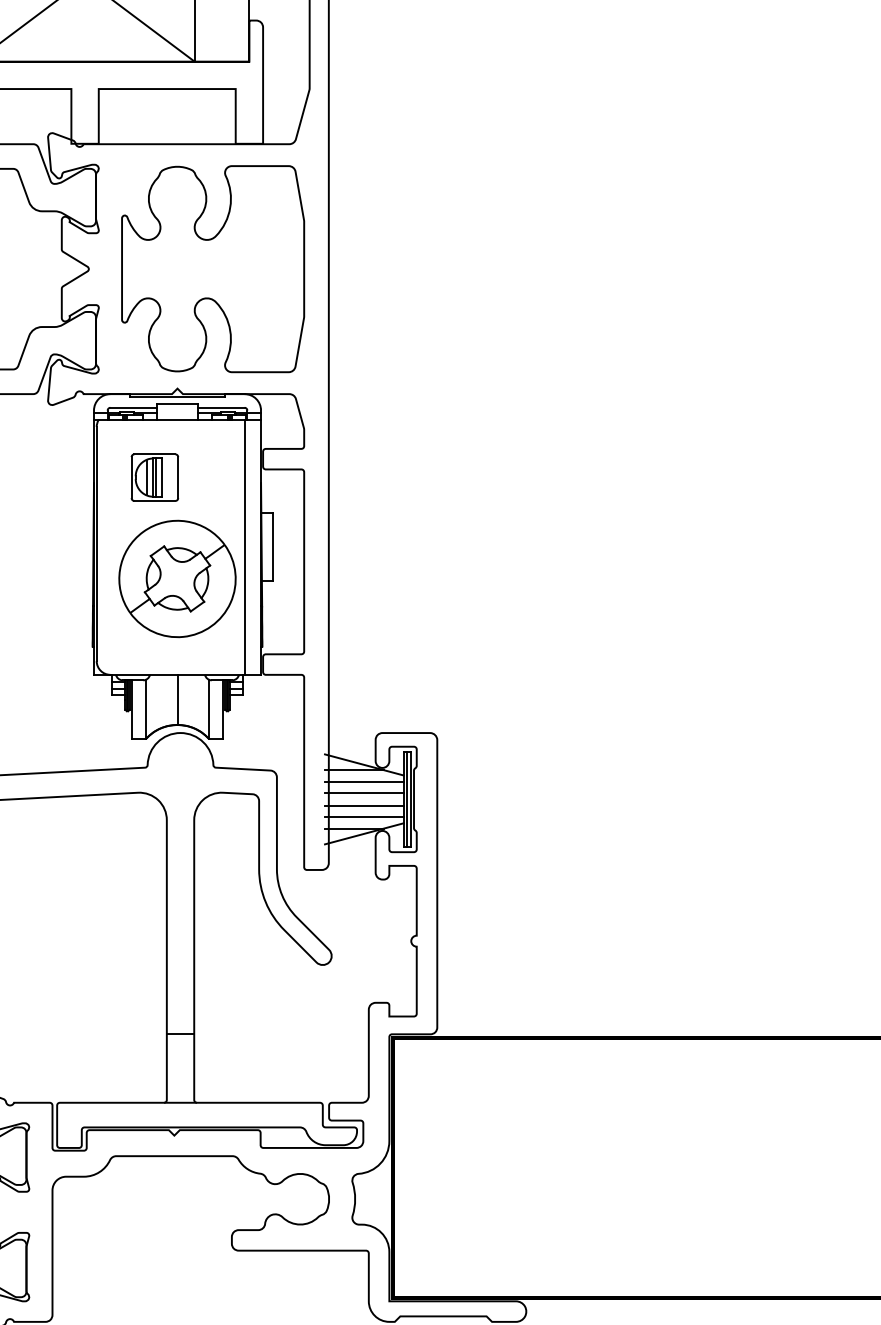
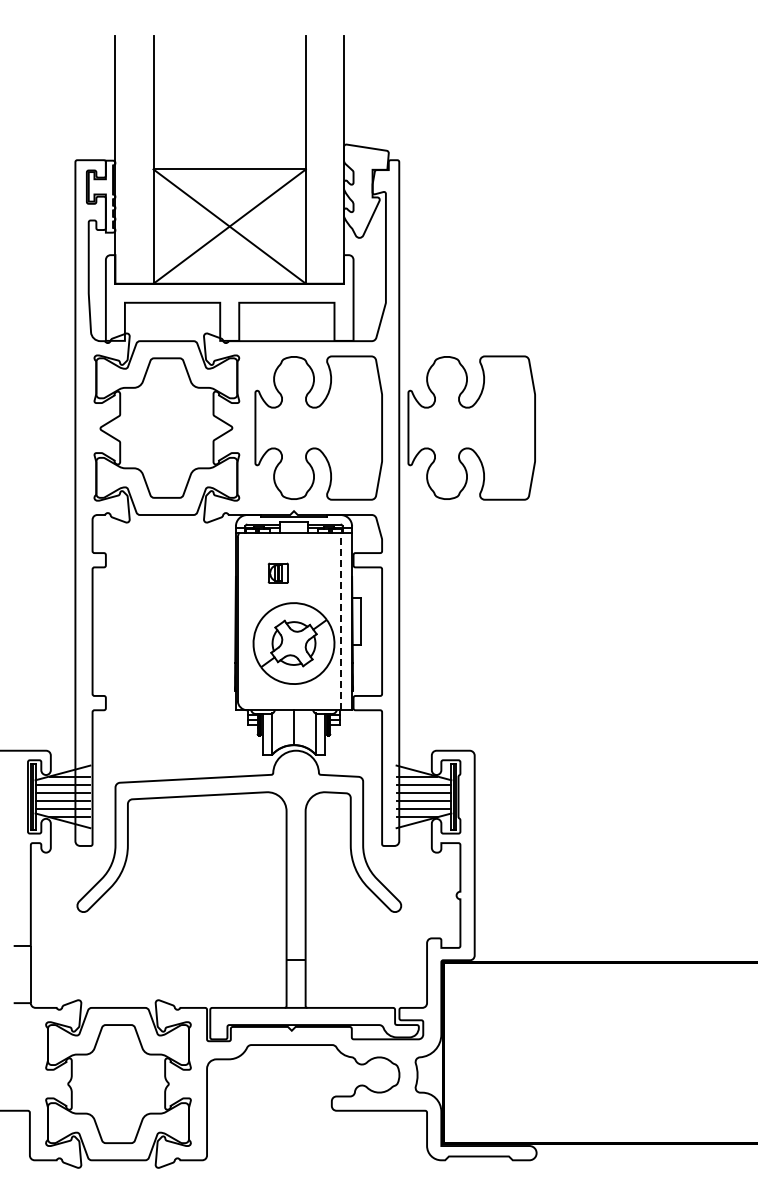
part: (432, 268) -> (471, 427), added
part: (155, 478) -> (278, 573), size x0.6
line: (244, 547) -> (340, 621), solid -> dashed

